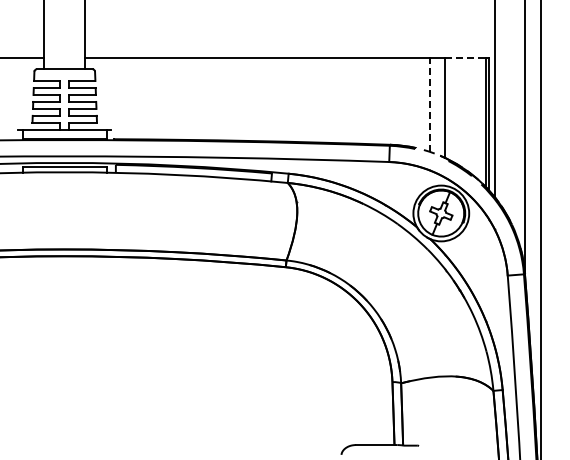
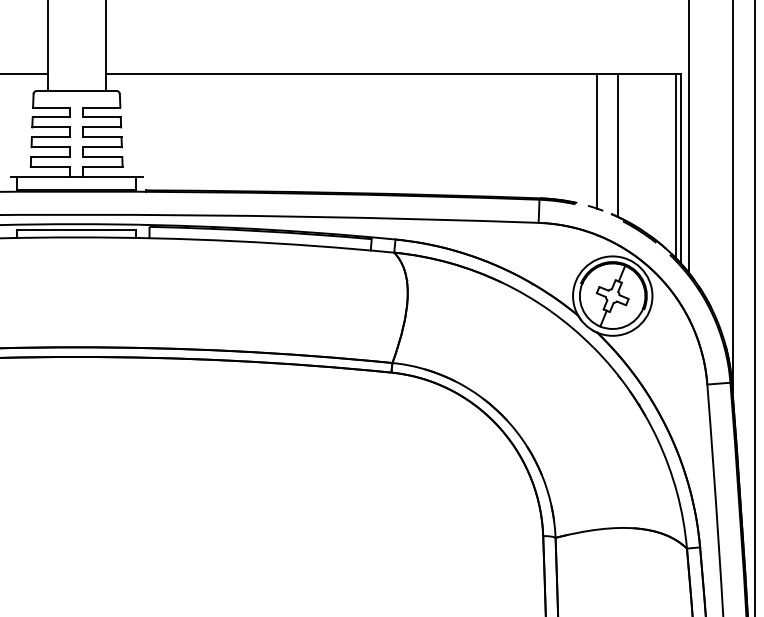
line: (466, 57) -> (648, 74), dashed -> solid
line: (430, 104) -> (597, 140), dashed -> solid

